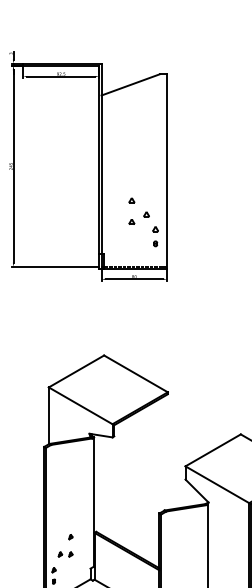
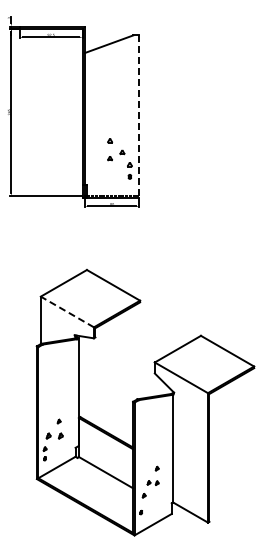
line: (167, 172) -> (139, 117), solid -> dashed
line: (80, 405) -> (67, 311), solid -> dashed
part: (65, 553) -> (54, 435), size x1.4

